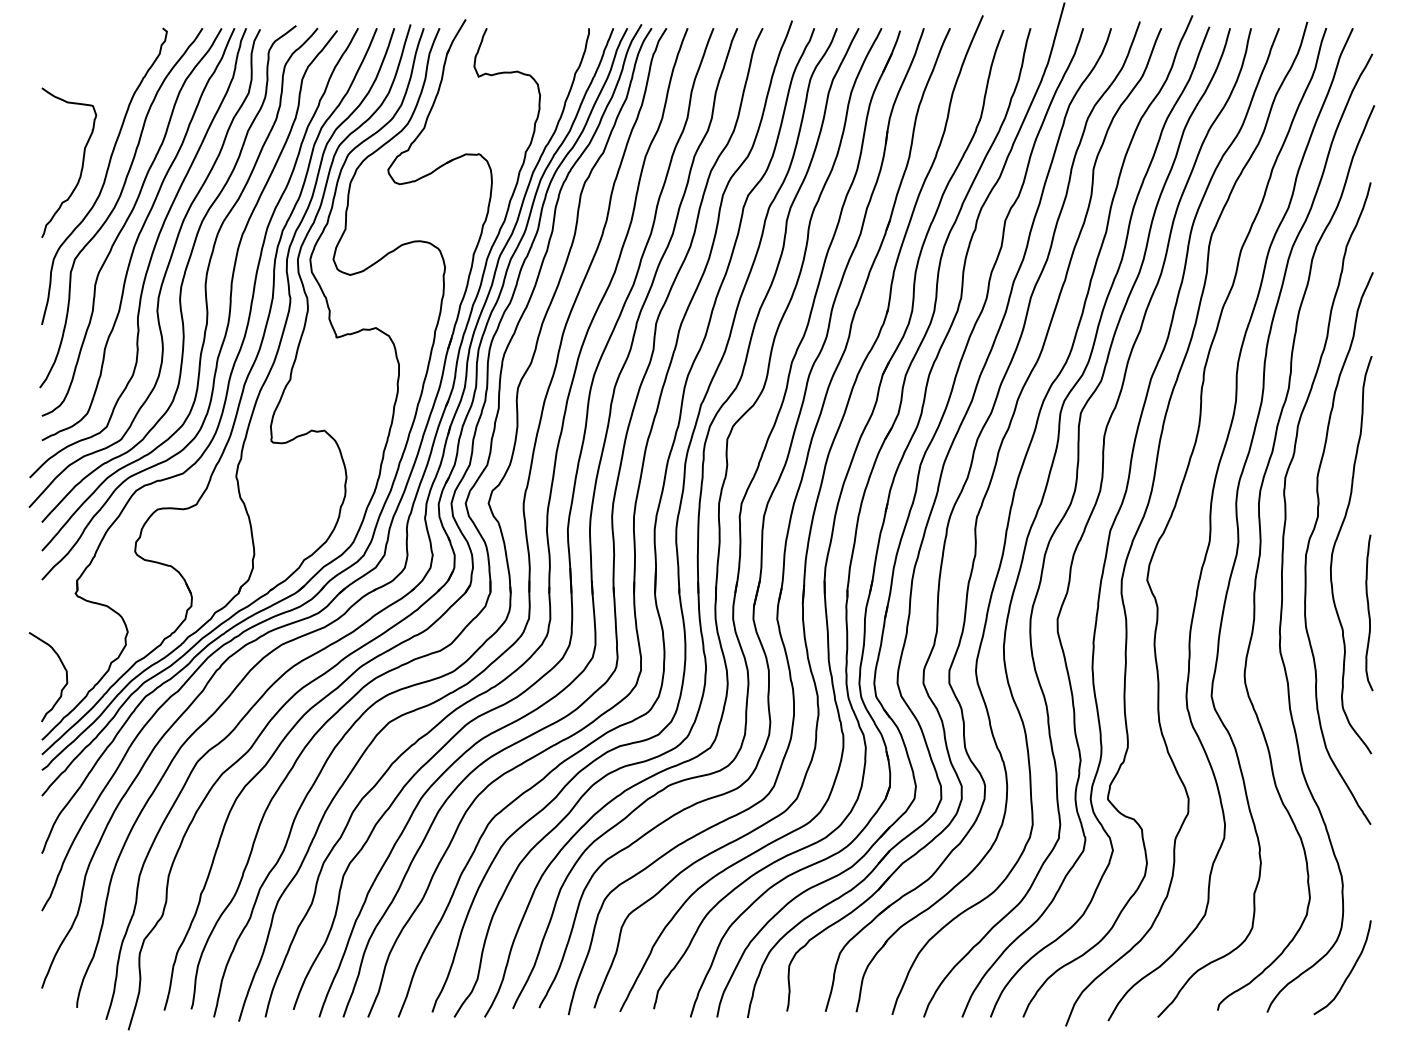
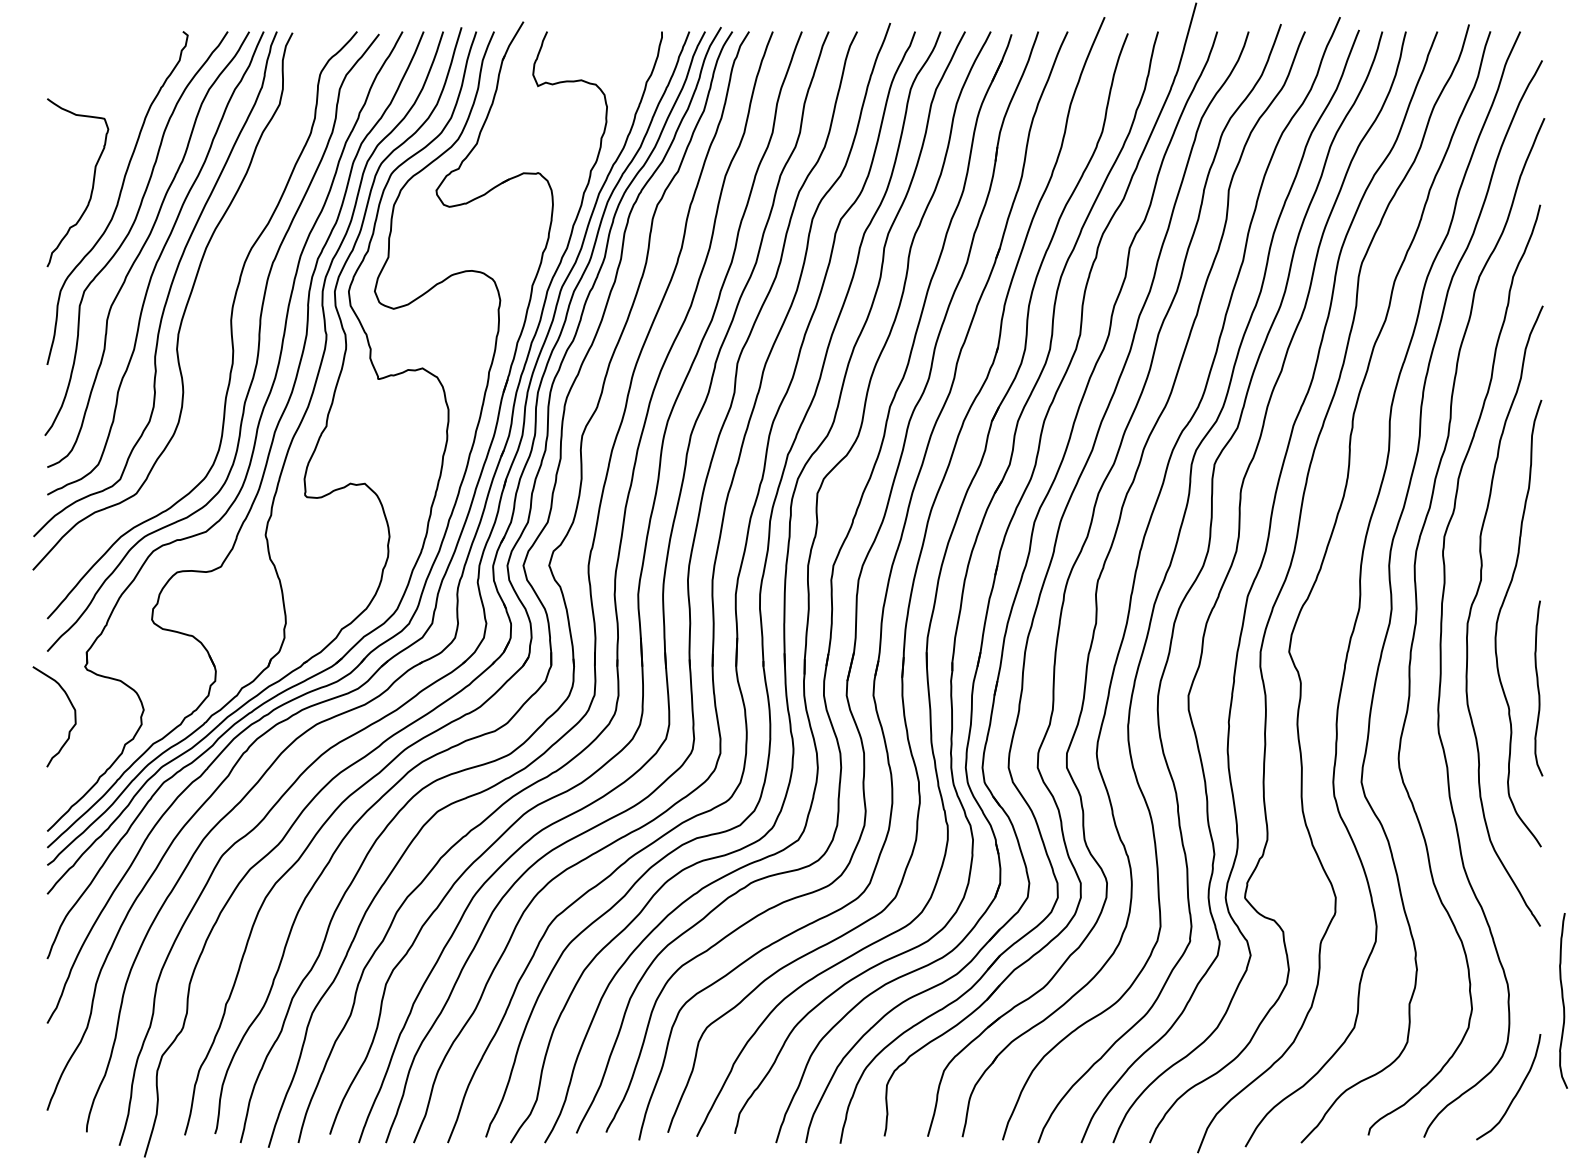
curve: (182, 277) -> (205, 311), removed
curve: (62, 687) -> (70, 728), moved
curve: (1391, 890) -> (1563, 1000), added

